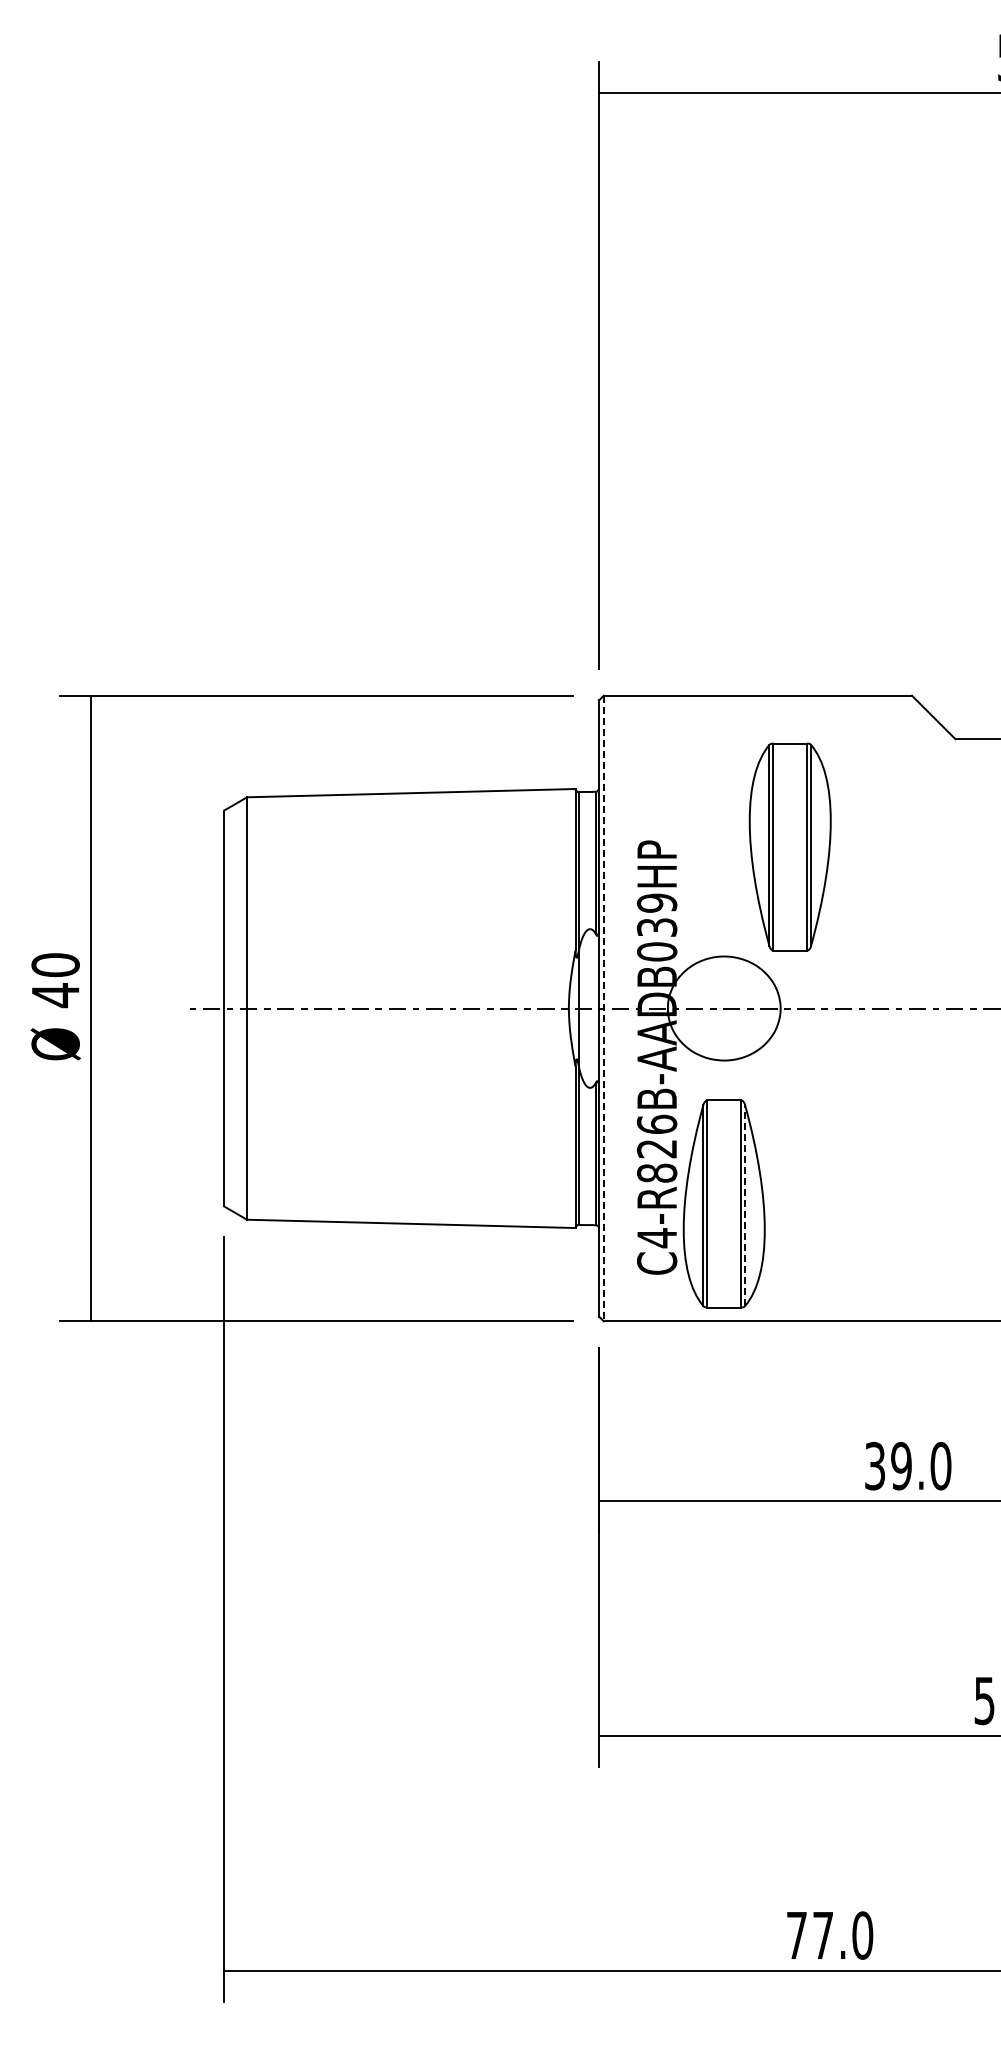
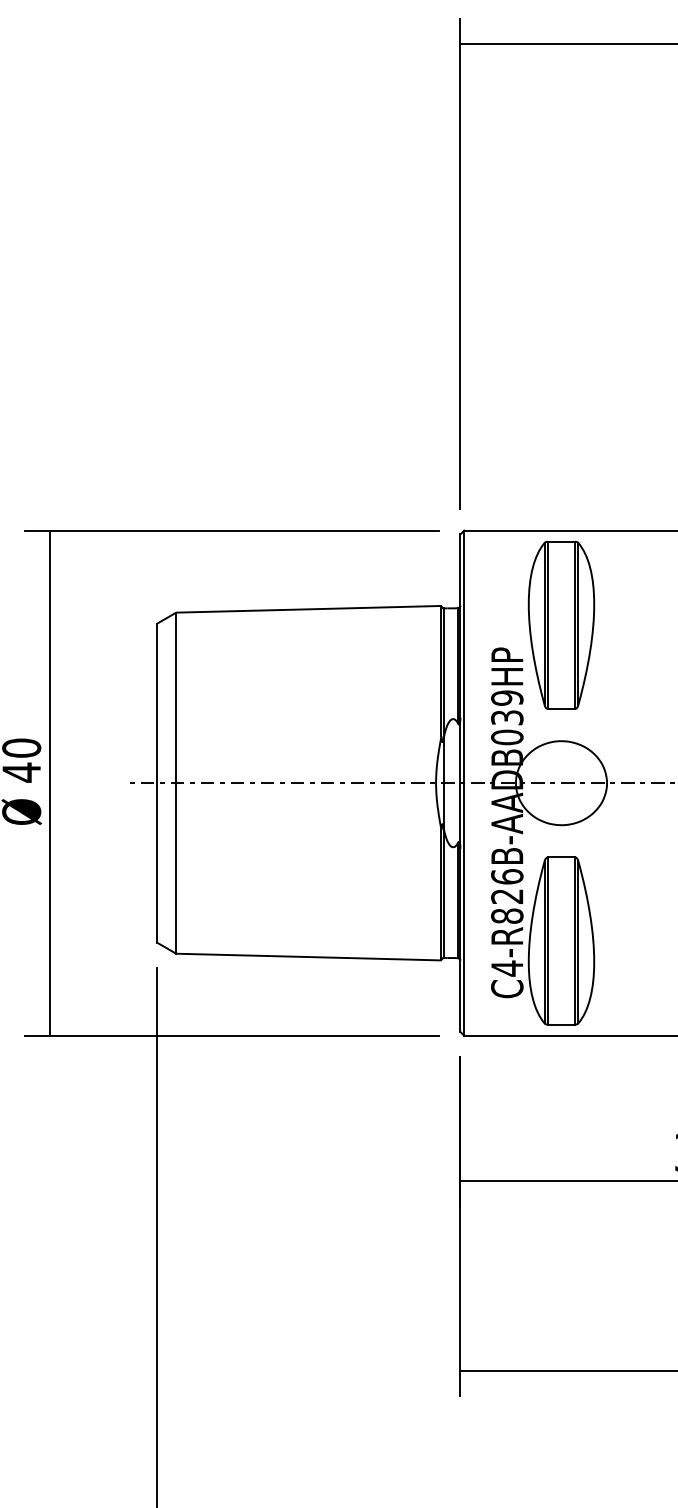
part: (789, 846) -> (560, 624), moved
line: (603, 1008) -> (464, 783), dashed -> solid
line: (745, 1205) -> (578, 942), dashed -> solid

